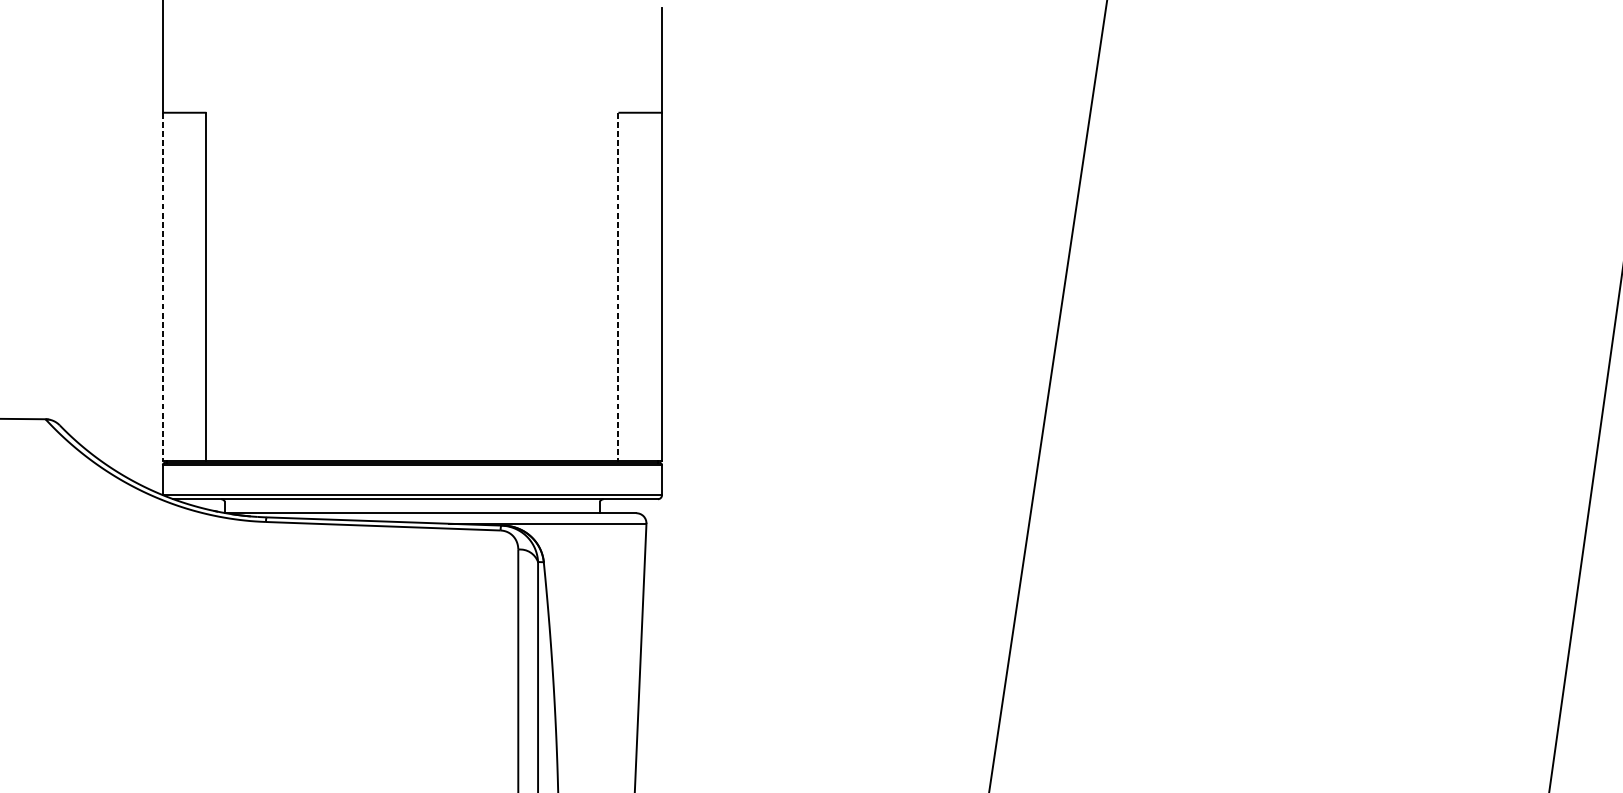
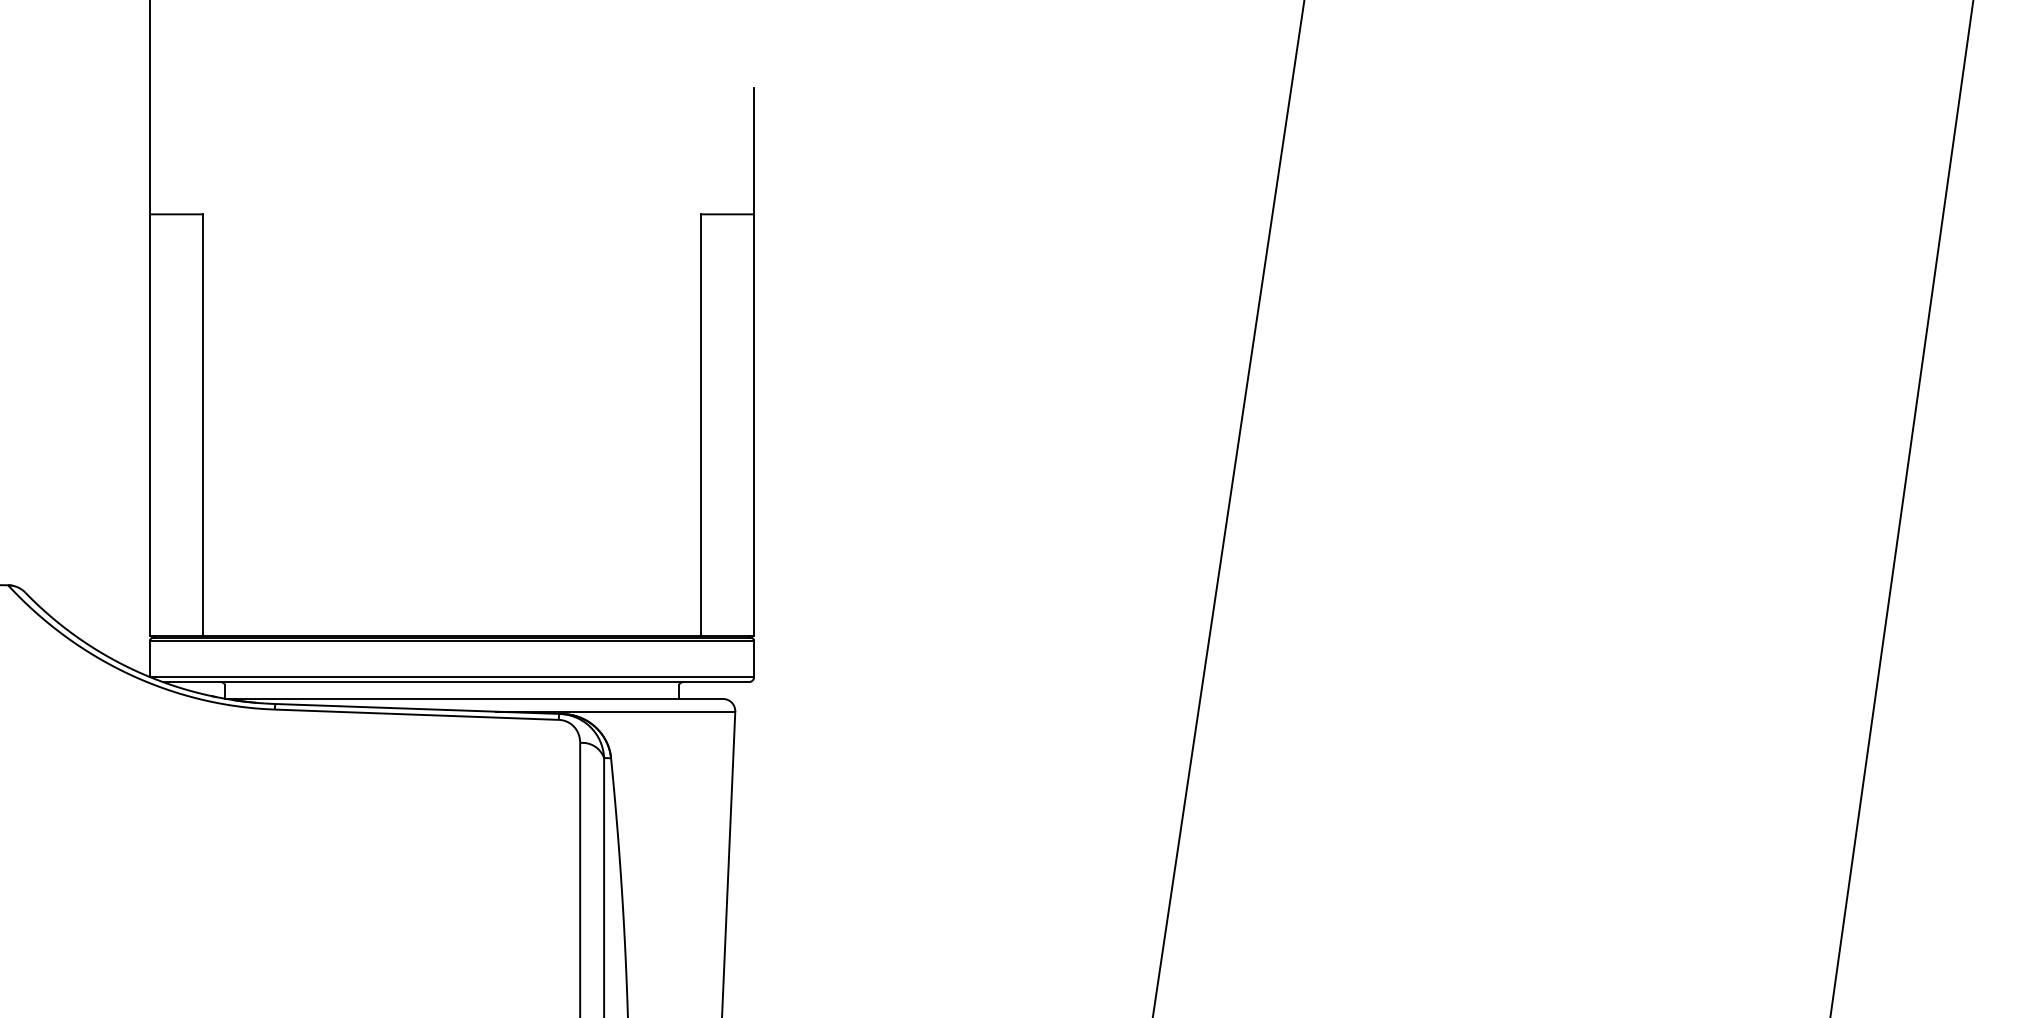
line: (163, 287) -> (150, 425), dashed -> solid
line: (618, 287) -> (701, 425), dashed -> solid

